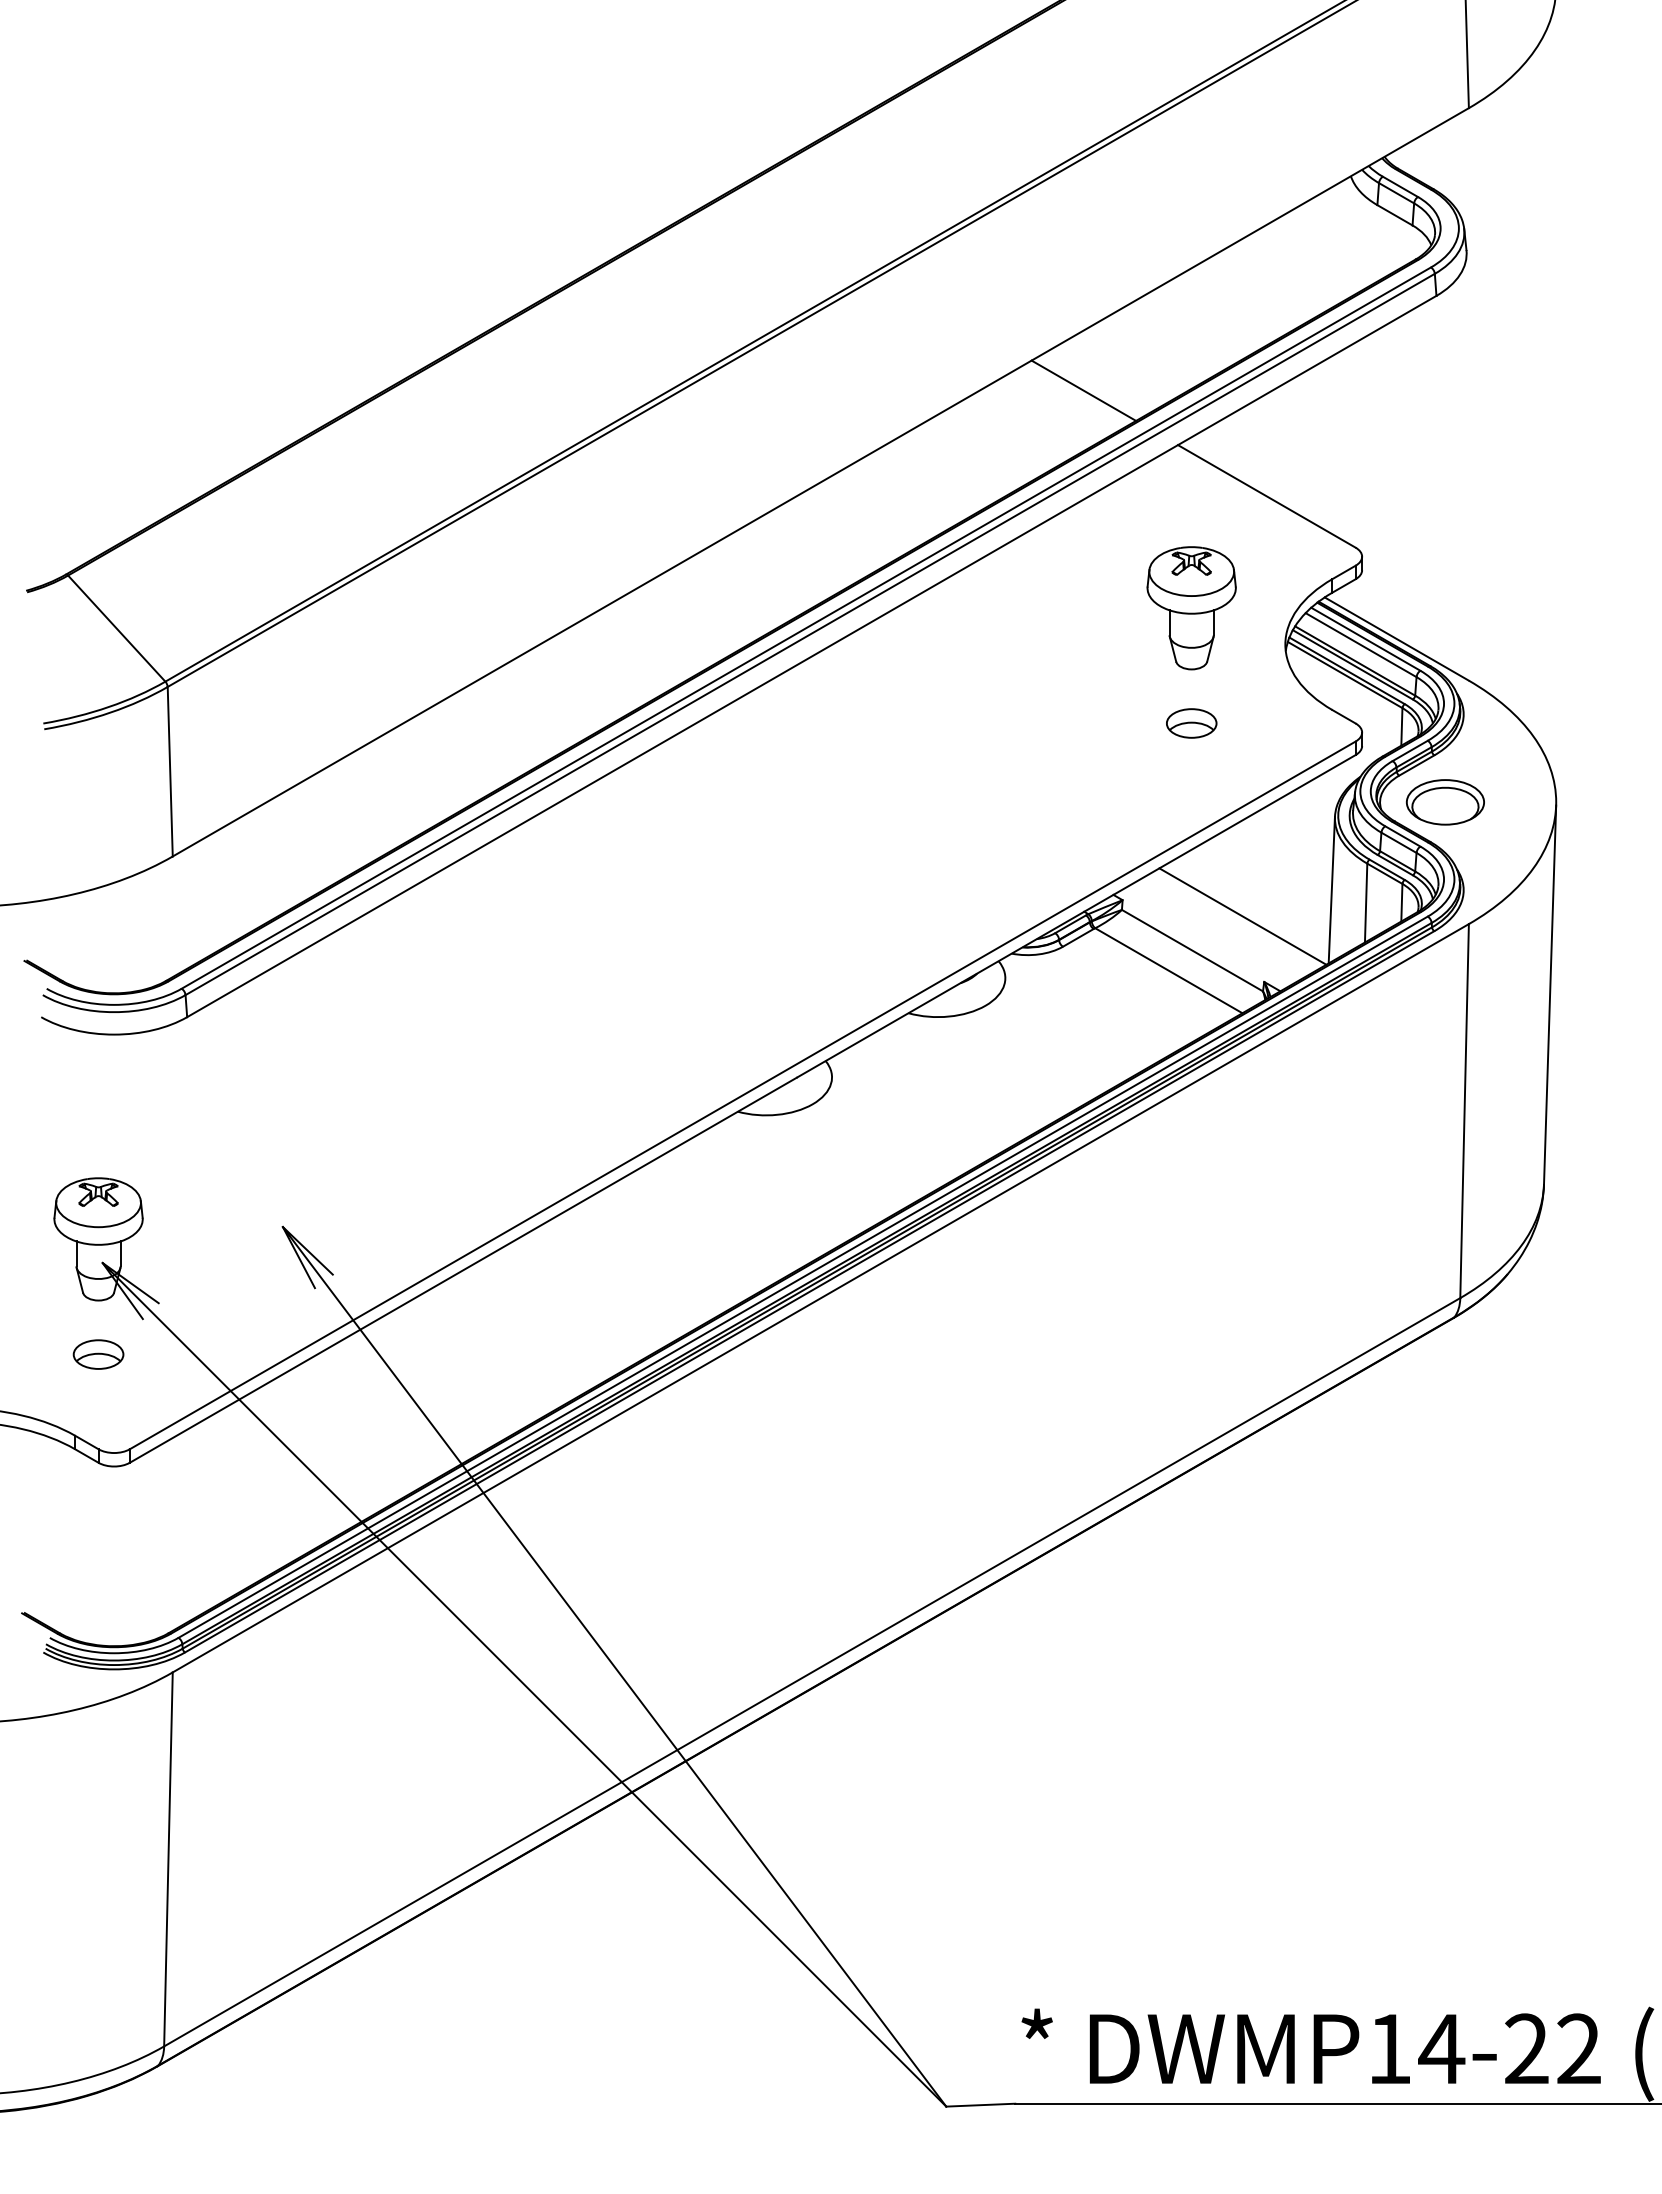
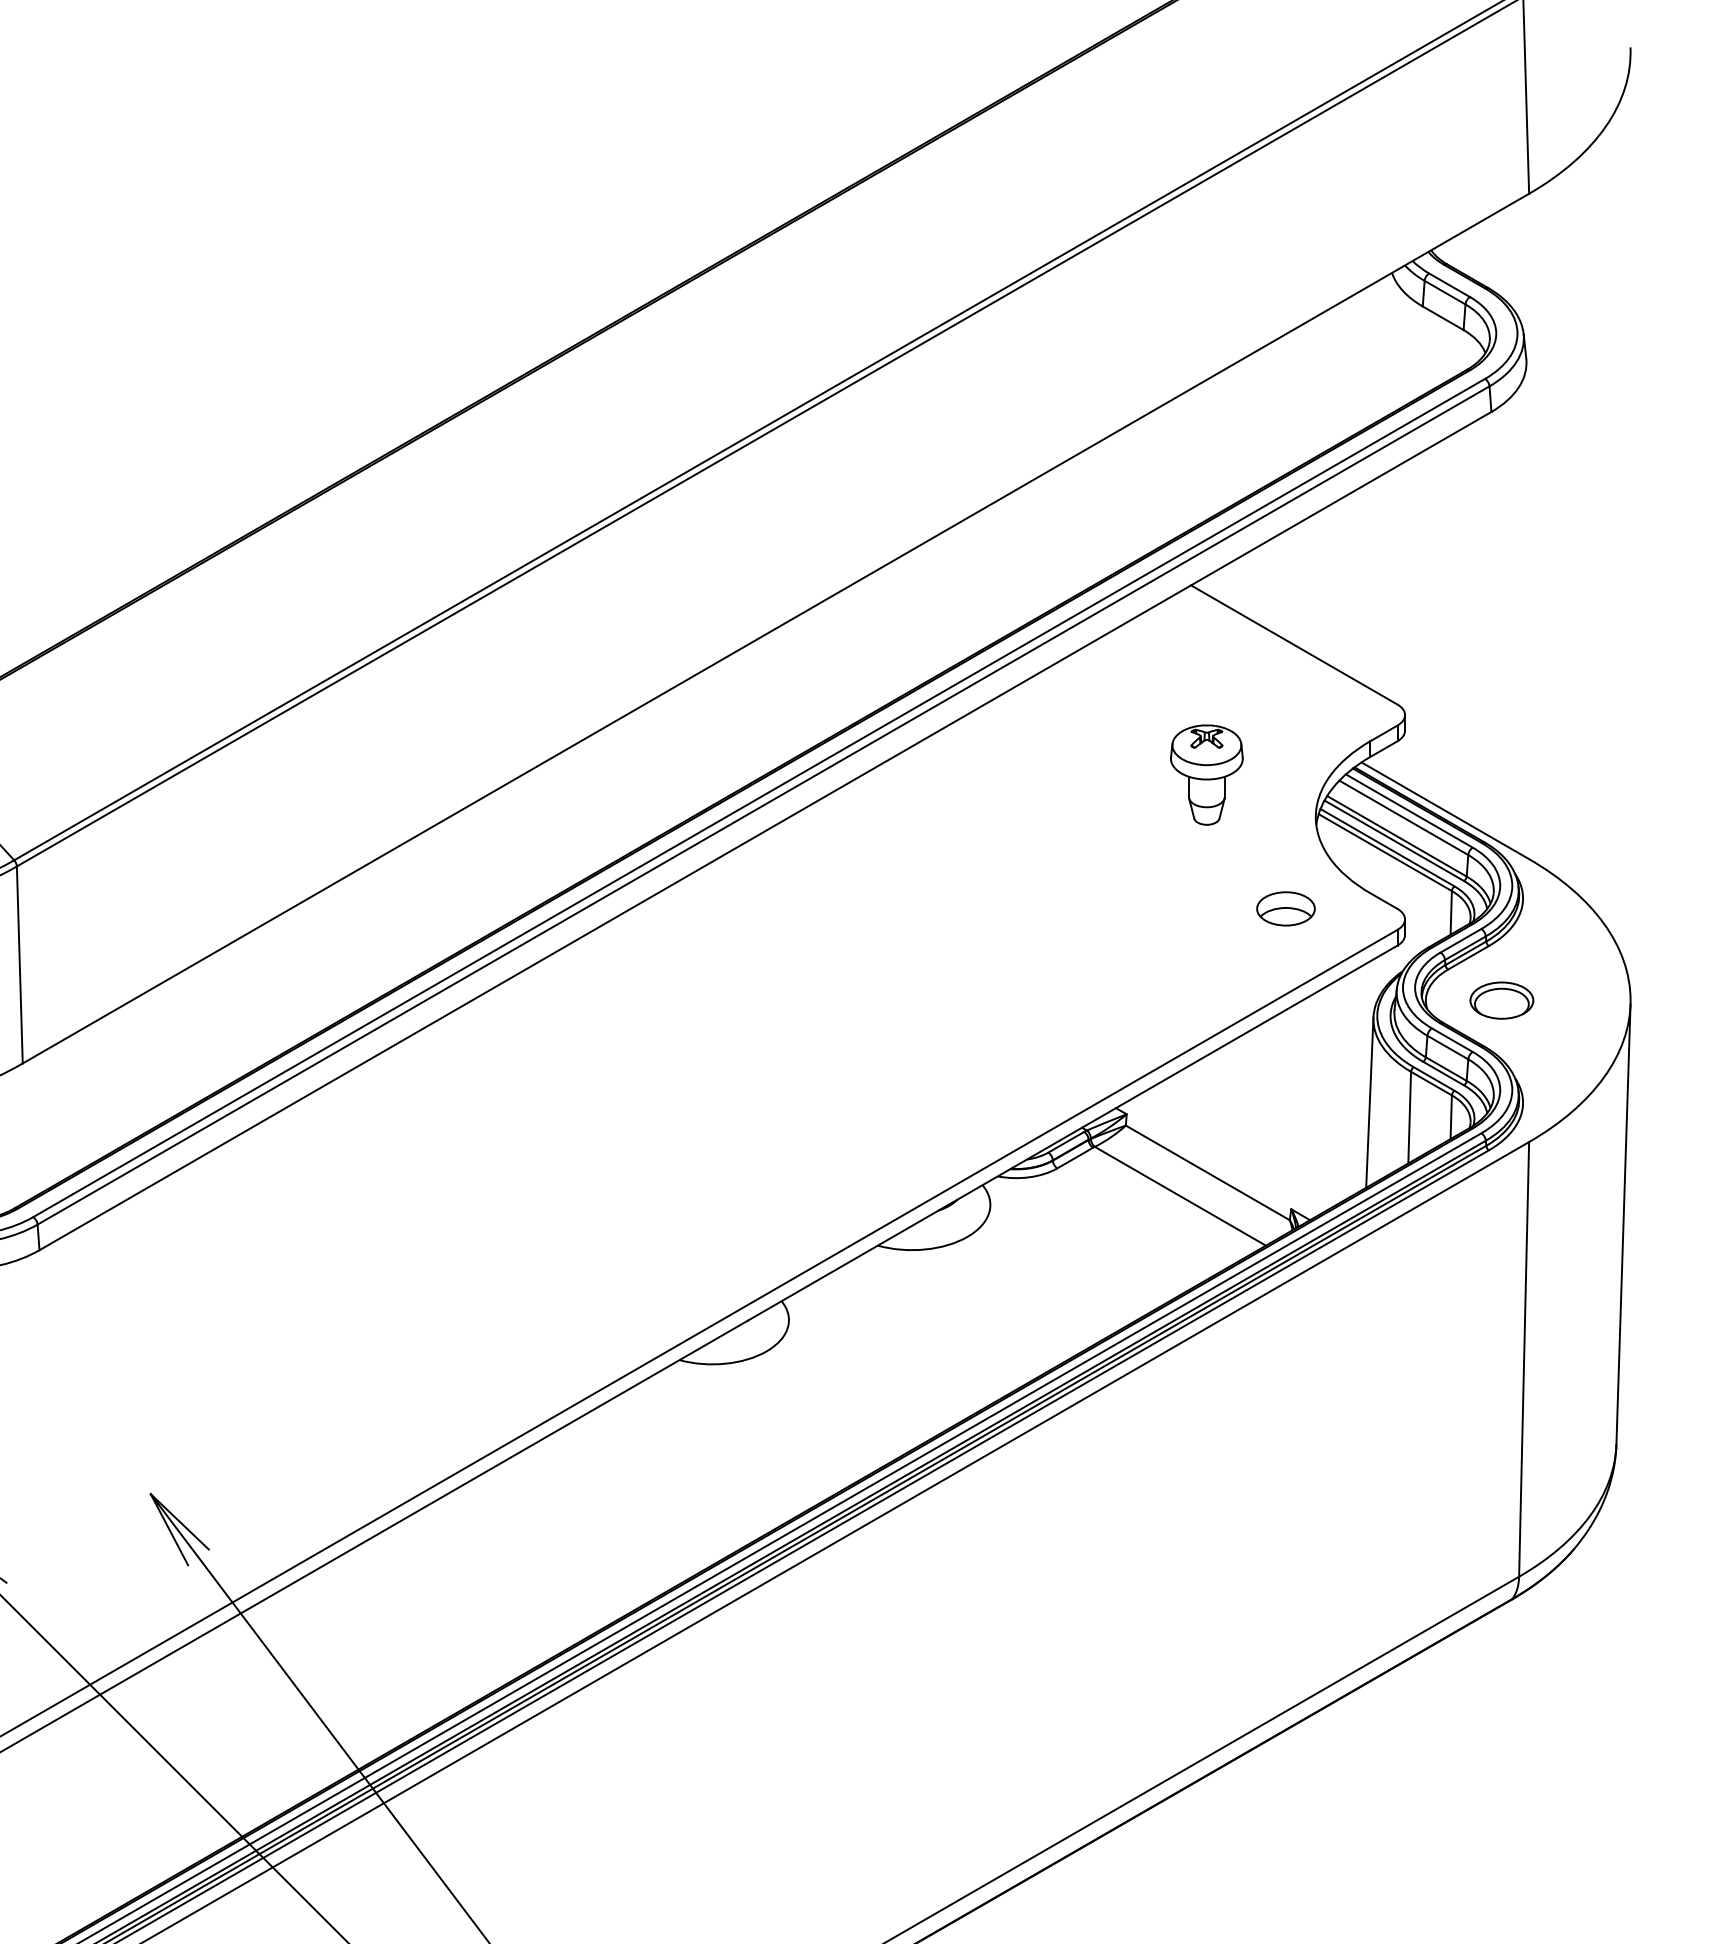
line: (1083, 390) -> (1081, 521), removed
part: (1191, 608) -> (1206, 775), size x0.7
part: (1191, 723) -> (1285, 908), moved
part: (1445, 802) -> (1501, 1000), size x0.7
line: (1242, 916) -> (1266, 1133), removed

